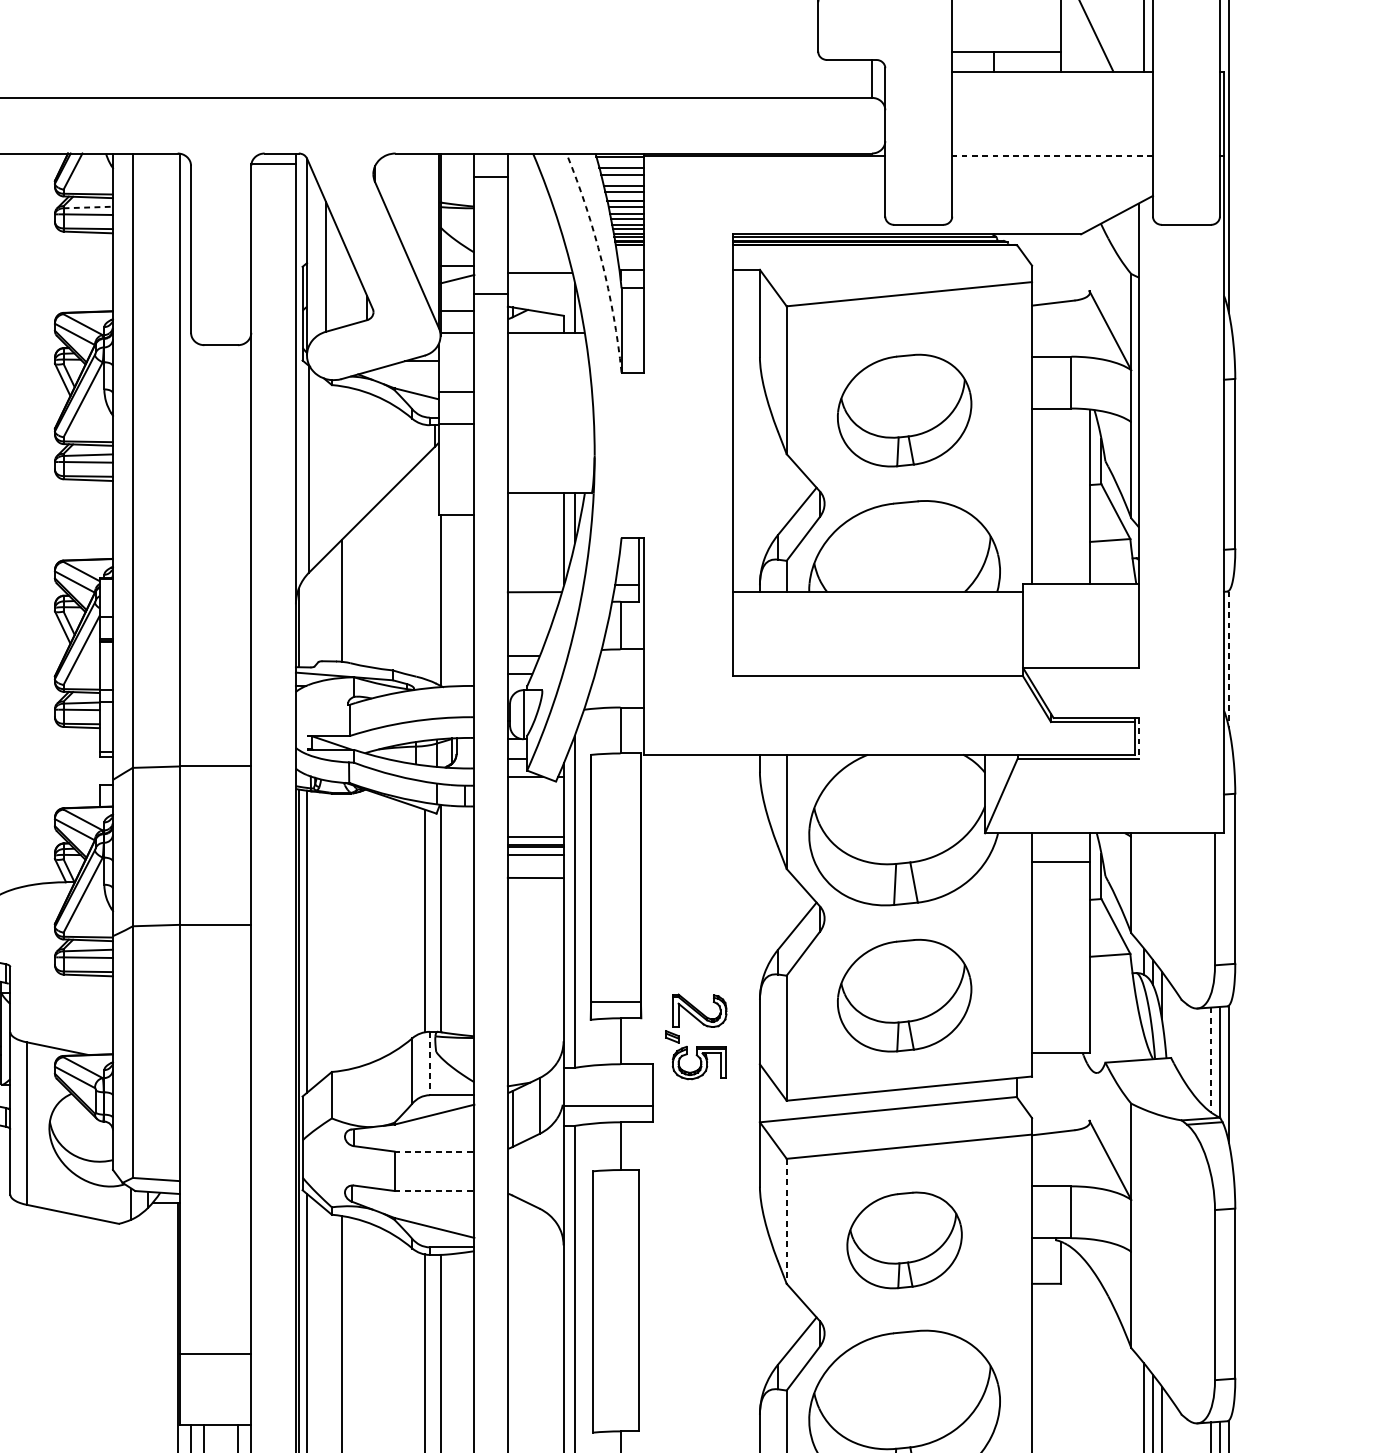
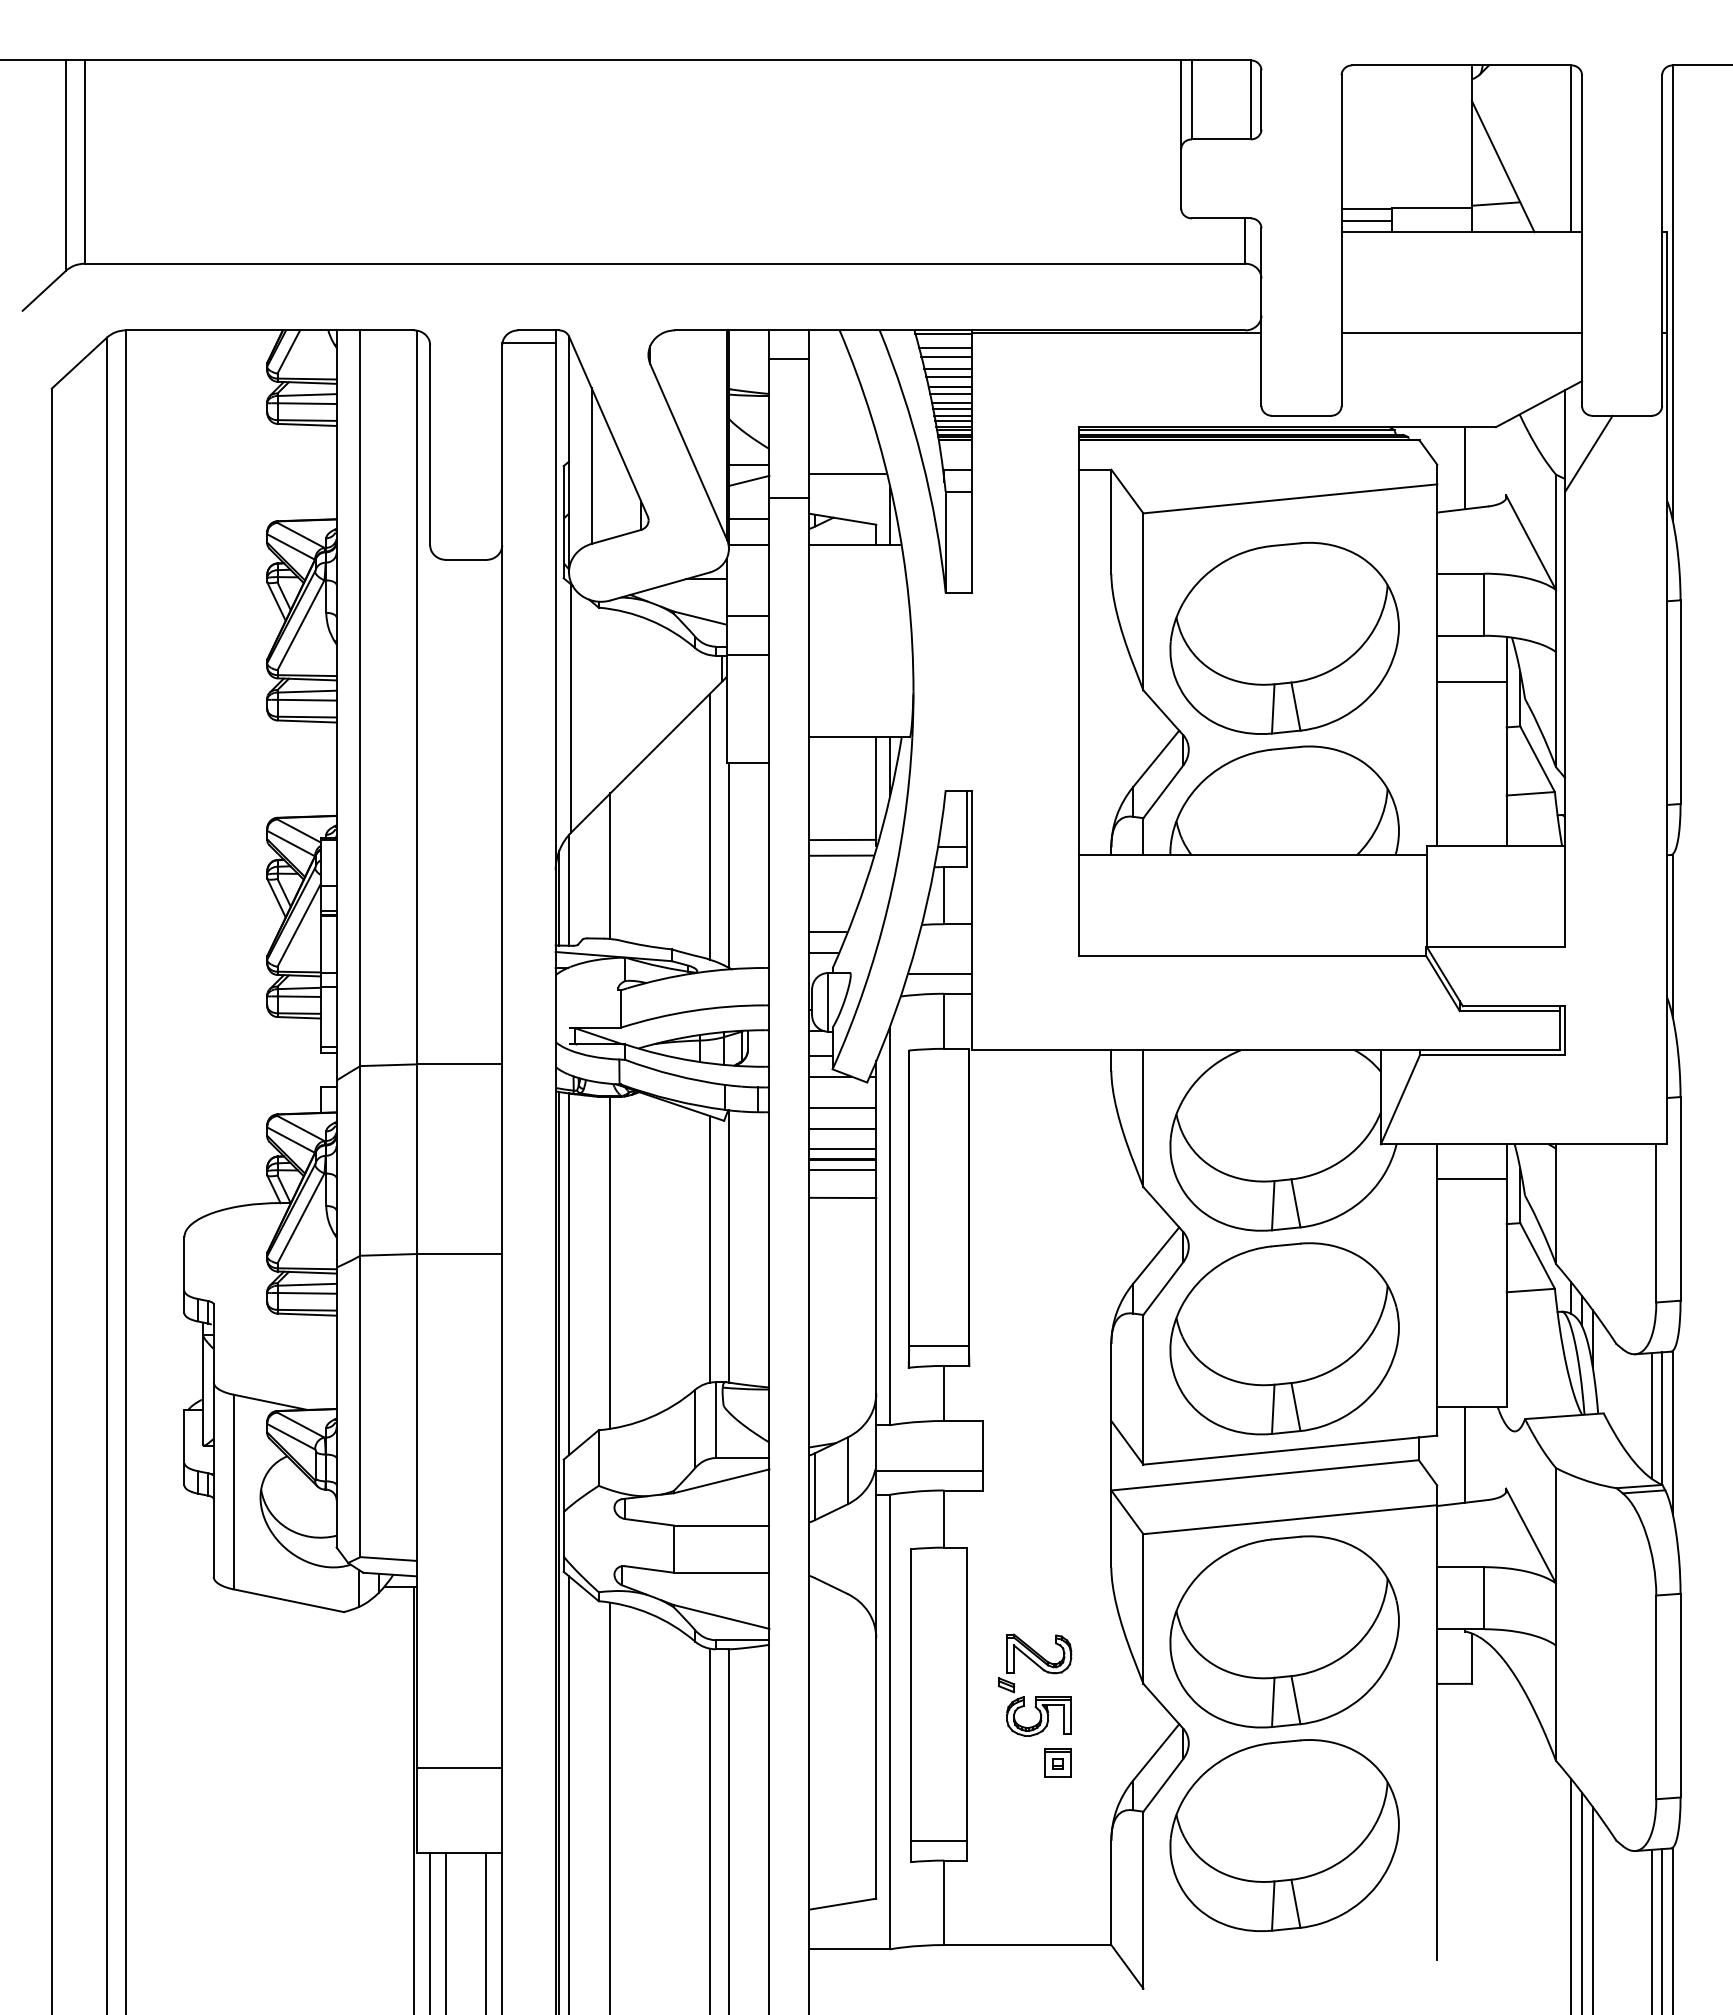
line: (1080, 47) -> (1495, 203), added
line: (973, 61) -> (1366, 220), added
line: (1052, 156) -> (1461, 333), dashed -> solid
line: (88, 207) -> (307, 395), dashed -> solid
line: (1158, 256) -> (1588, 453), added
arc: (601, 261) -> (921, 459), dashed -> solid
line: (1055, 268) -> (1465, 468), added
part: (904, 409) -> (1284, 637), size x1.43
line: (1060, 447) -> (1471, 682), added
line: (425, 567) -> (710, 826), added
line: (535, 578) -> (842, 839), added
line: (307, 621) -> (569, 890), added
line: (1228, 659) -> (1672, 936), dashed -> solid
line: (616, 691) -> (939, 974), added
line: (1139, 738) -> (1565, 1030), dashed -> solid
line: (535, 803) -> (842, 1108), added
line: (535, 820) -> (842, 1129), added
line: (341, 931) -> (610, 1262), added
part: (904, 995) -> (1284, 1338), size x1.43
part: (696, 1046) -> (1035, 1696), moved
line: (1211, 1059) -> (1651, 1415), dashed -> solid
line: (429, 1063) -> (715, 1420), dashed -> solid
line: (1055, 1092) -> (1465, 1454), added
line: (434, 1151) -> (721, 1525), dashed -> solid
line: (434, 1190) -> (721, 1572), dashed -> solid
line: (786, 1221) -> (1143, 1609), dashed -> solid
part: (904, 1240) -> (1284, 1631), size x1.67
part: (714, 1349) -> (1057, 1762), added
line: (615, 1414) -> (938, 1840), added

